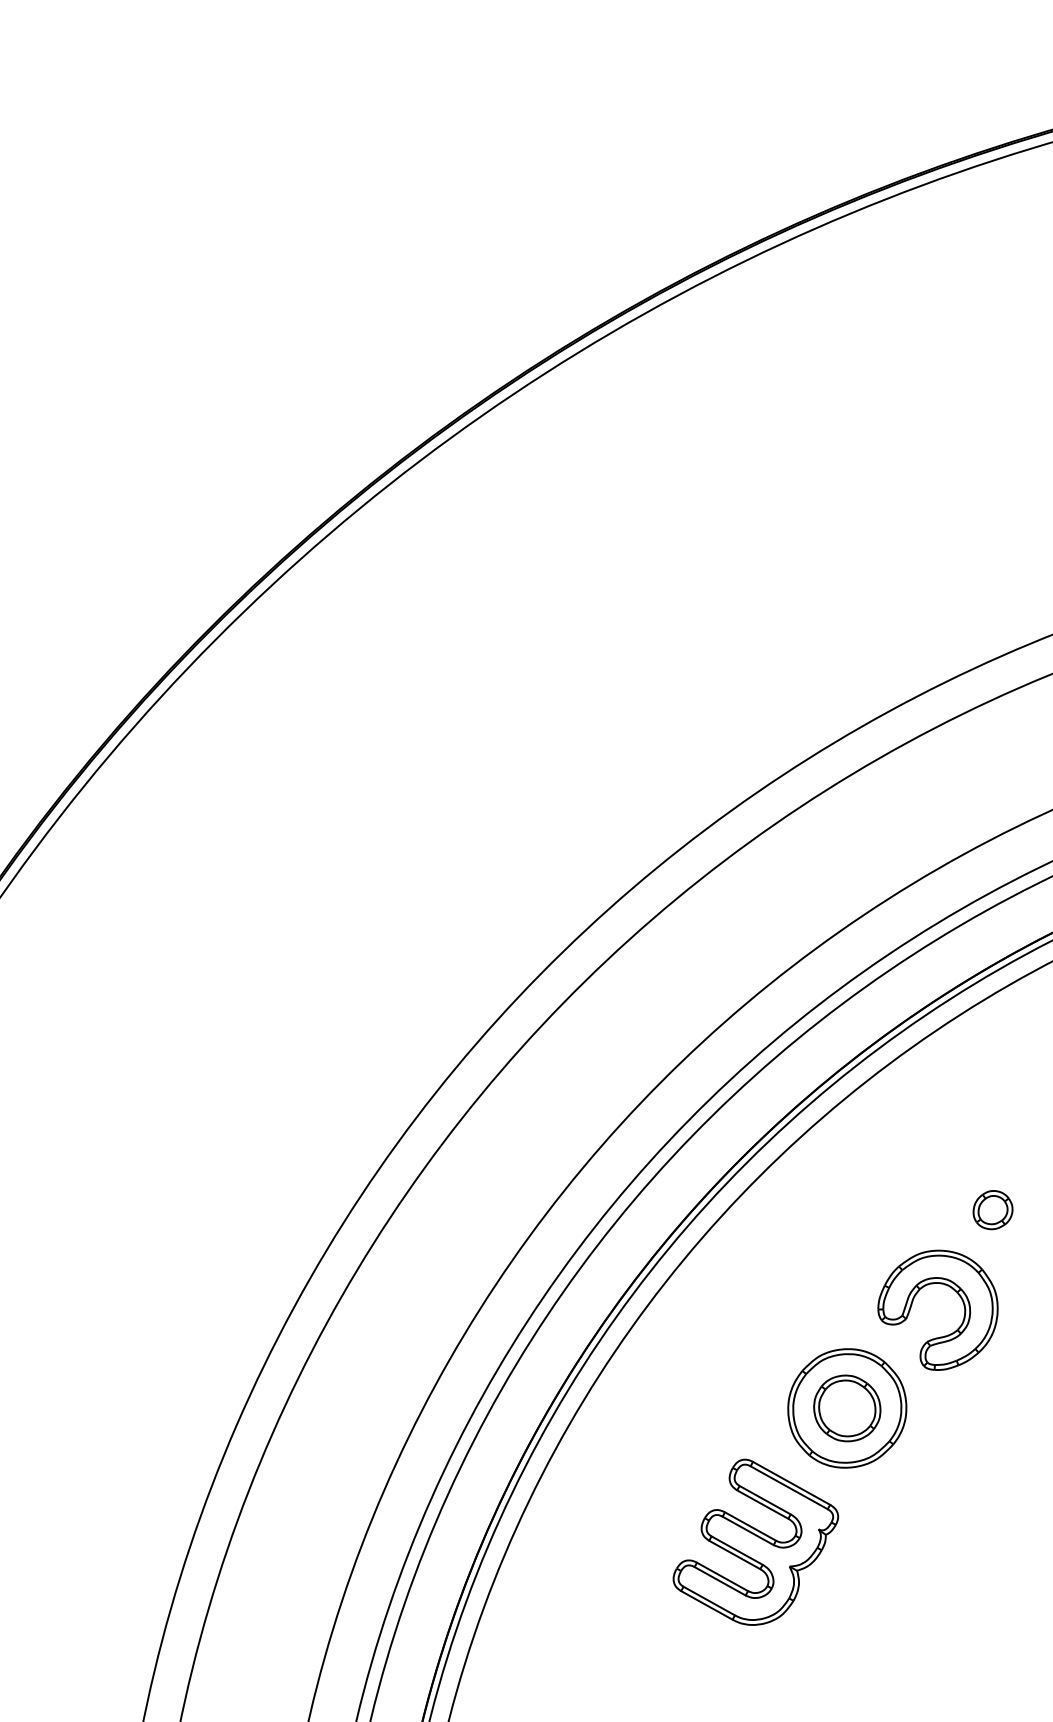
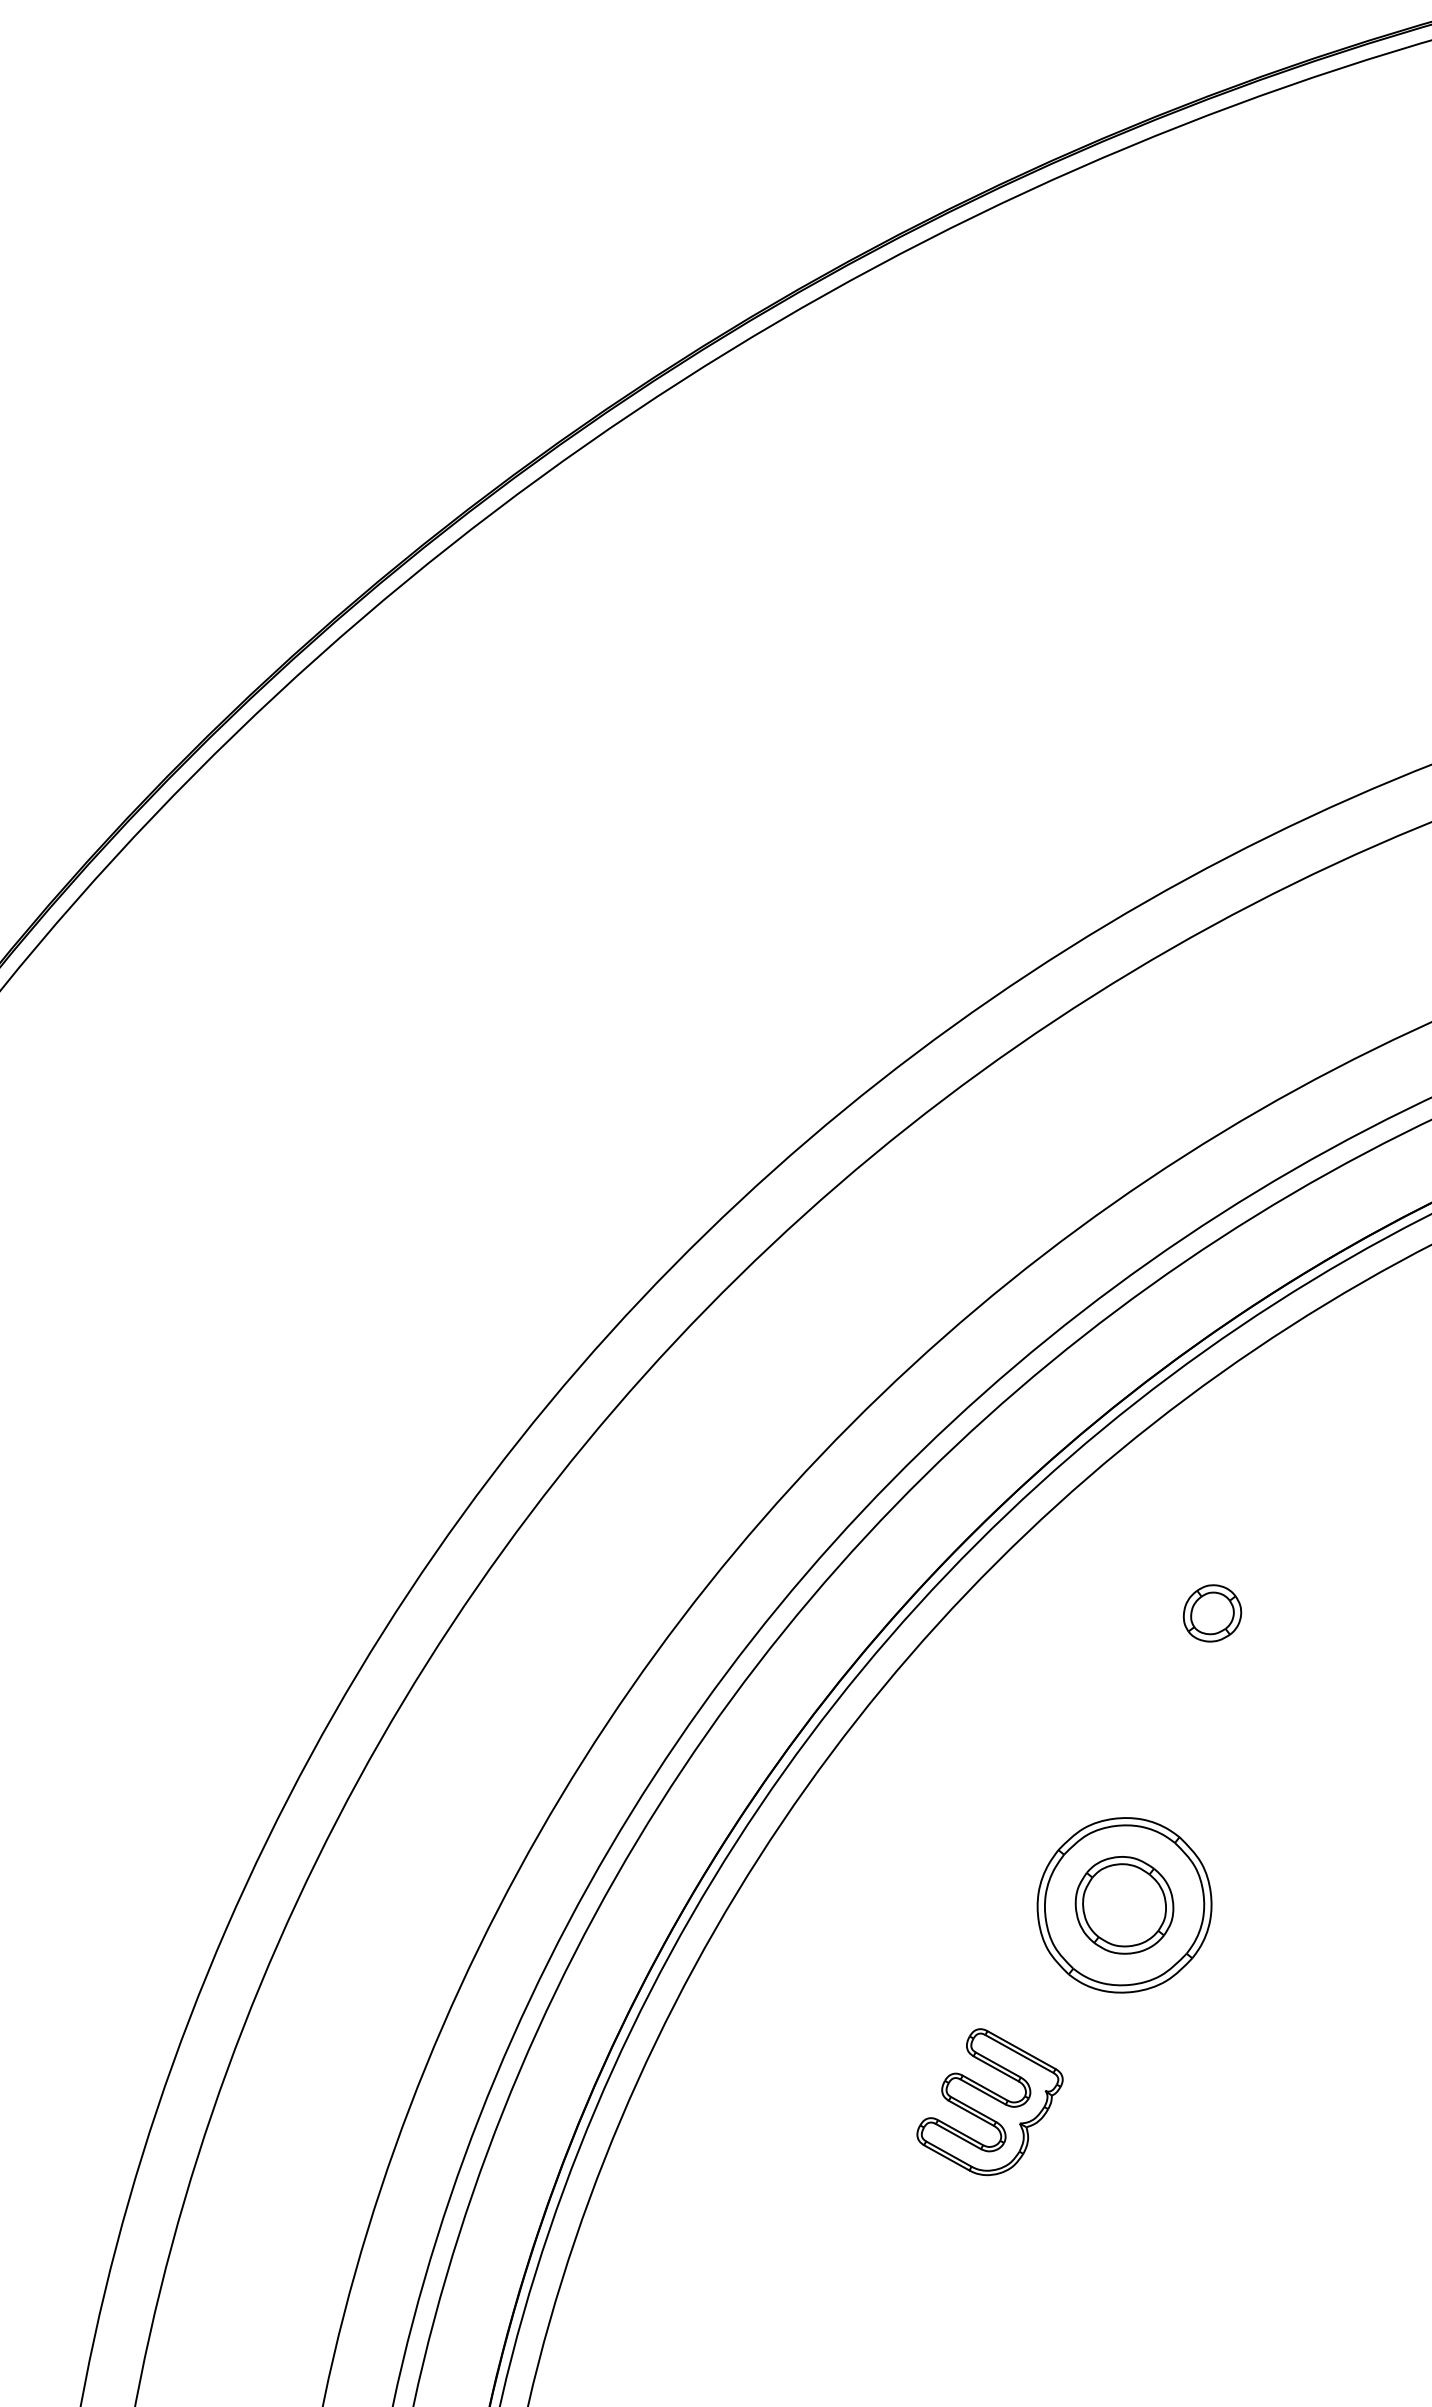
part: (992, 1210) -> (1211, 1613), moved
part: (954, 1291) -> (1282, 1733), removed
part: (755, 1541) -> (989, 2101), size x0.6

